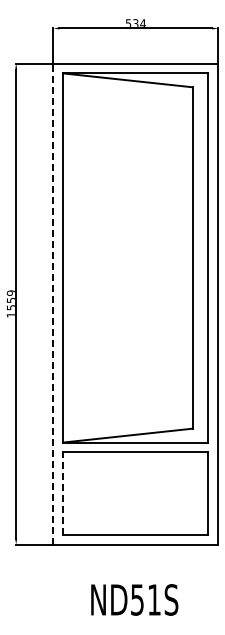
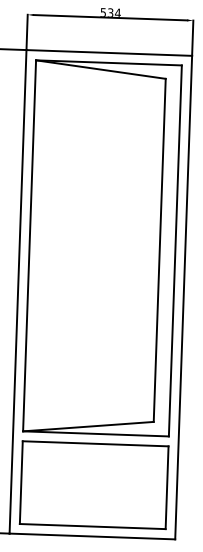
line: (53, 304) -> (18, 292), dashed -> solid
line: (63, 493) -> (21, 482), dashed -> solid

